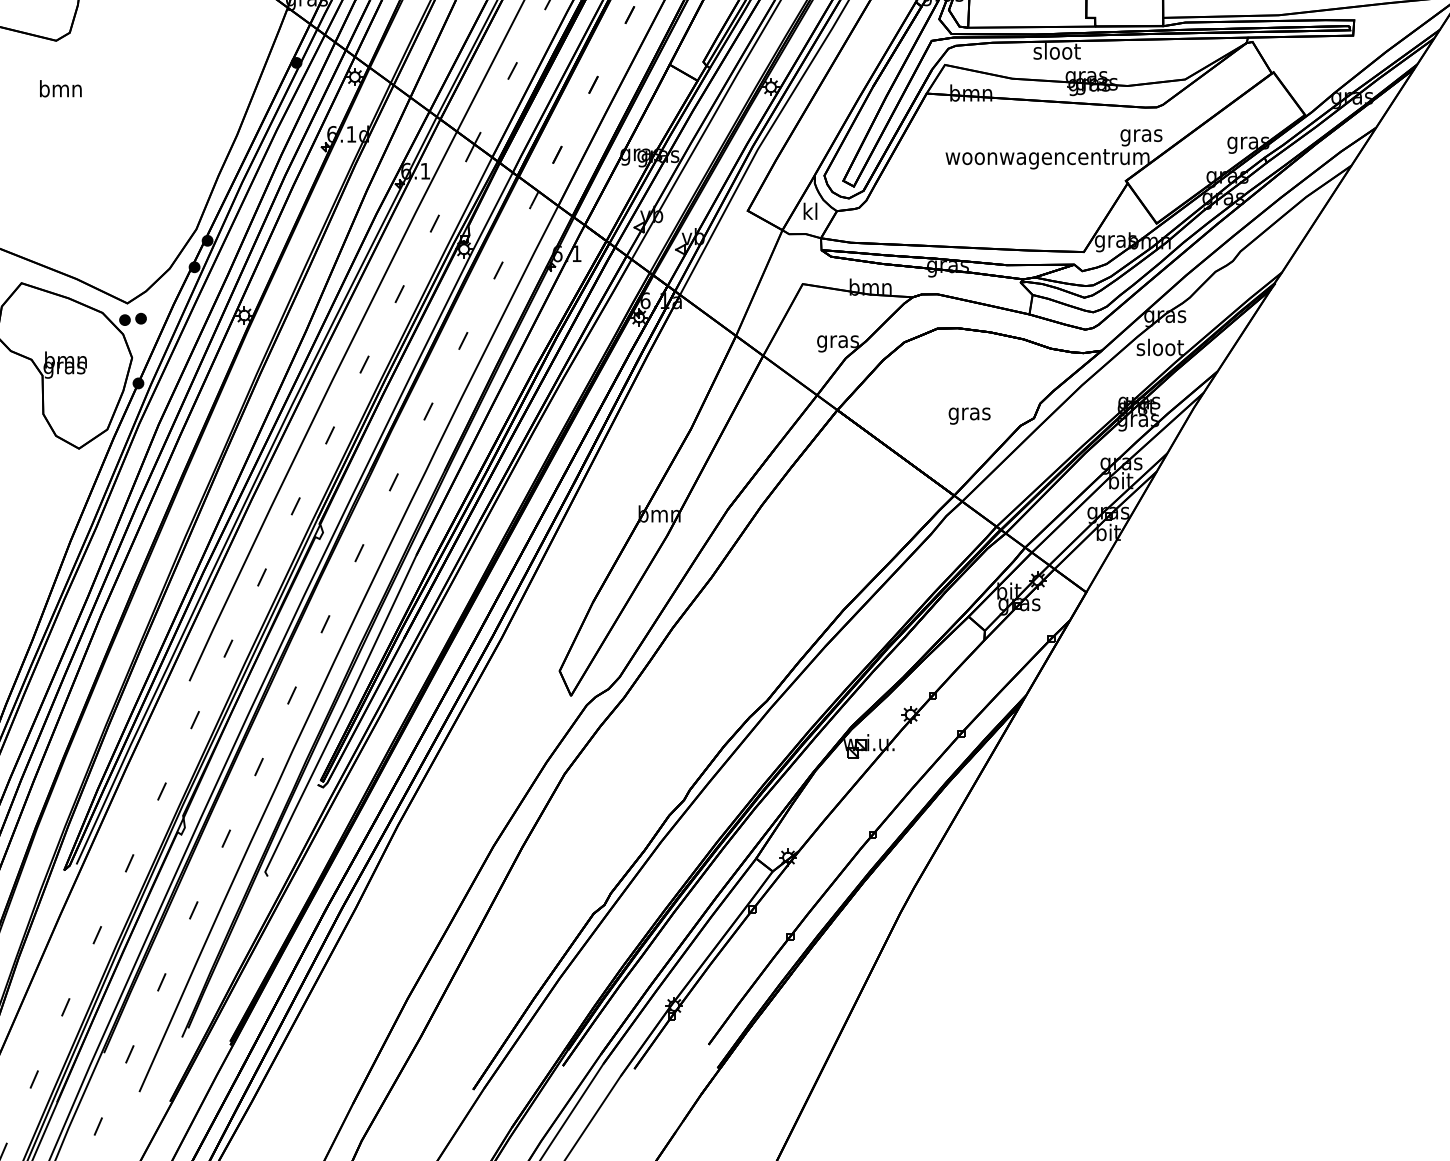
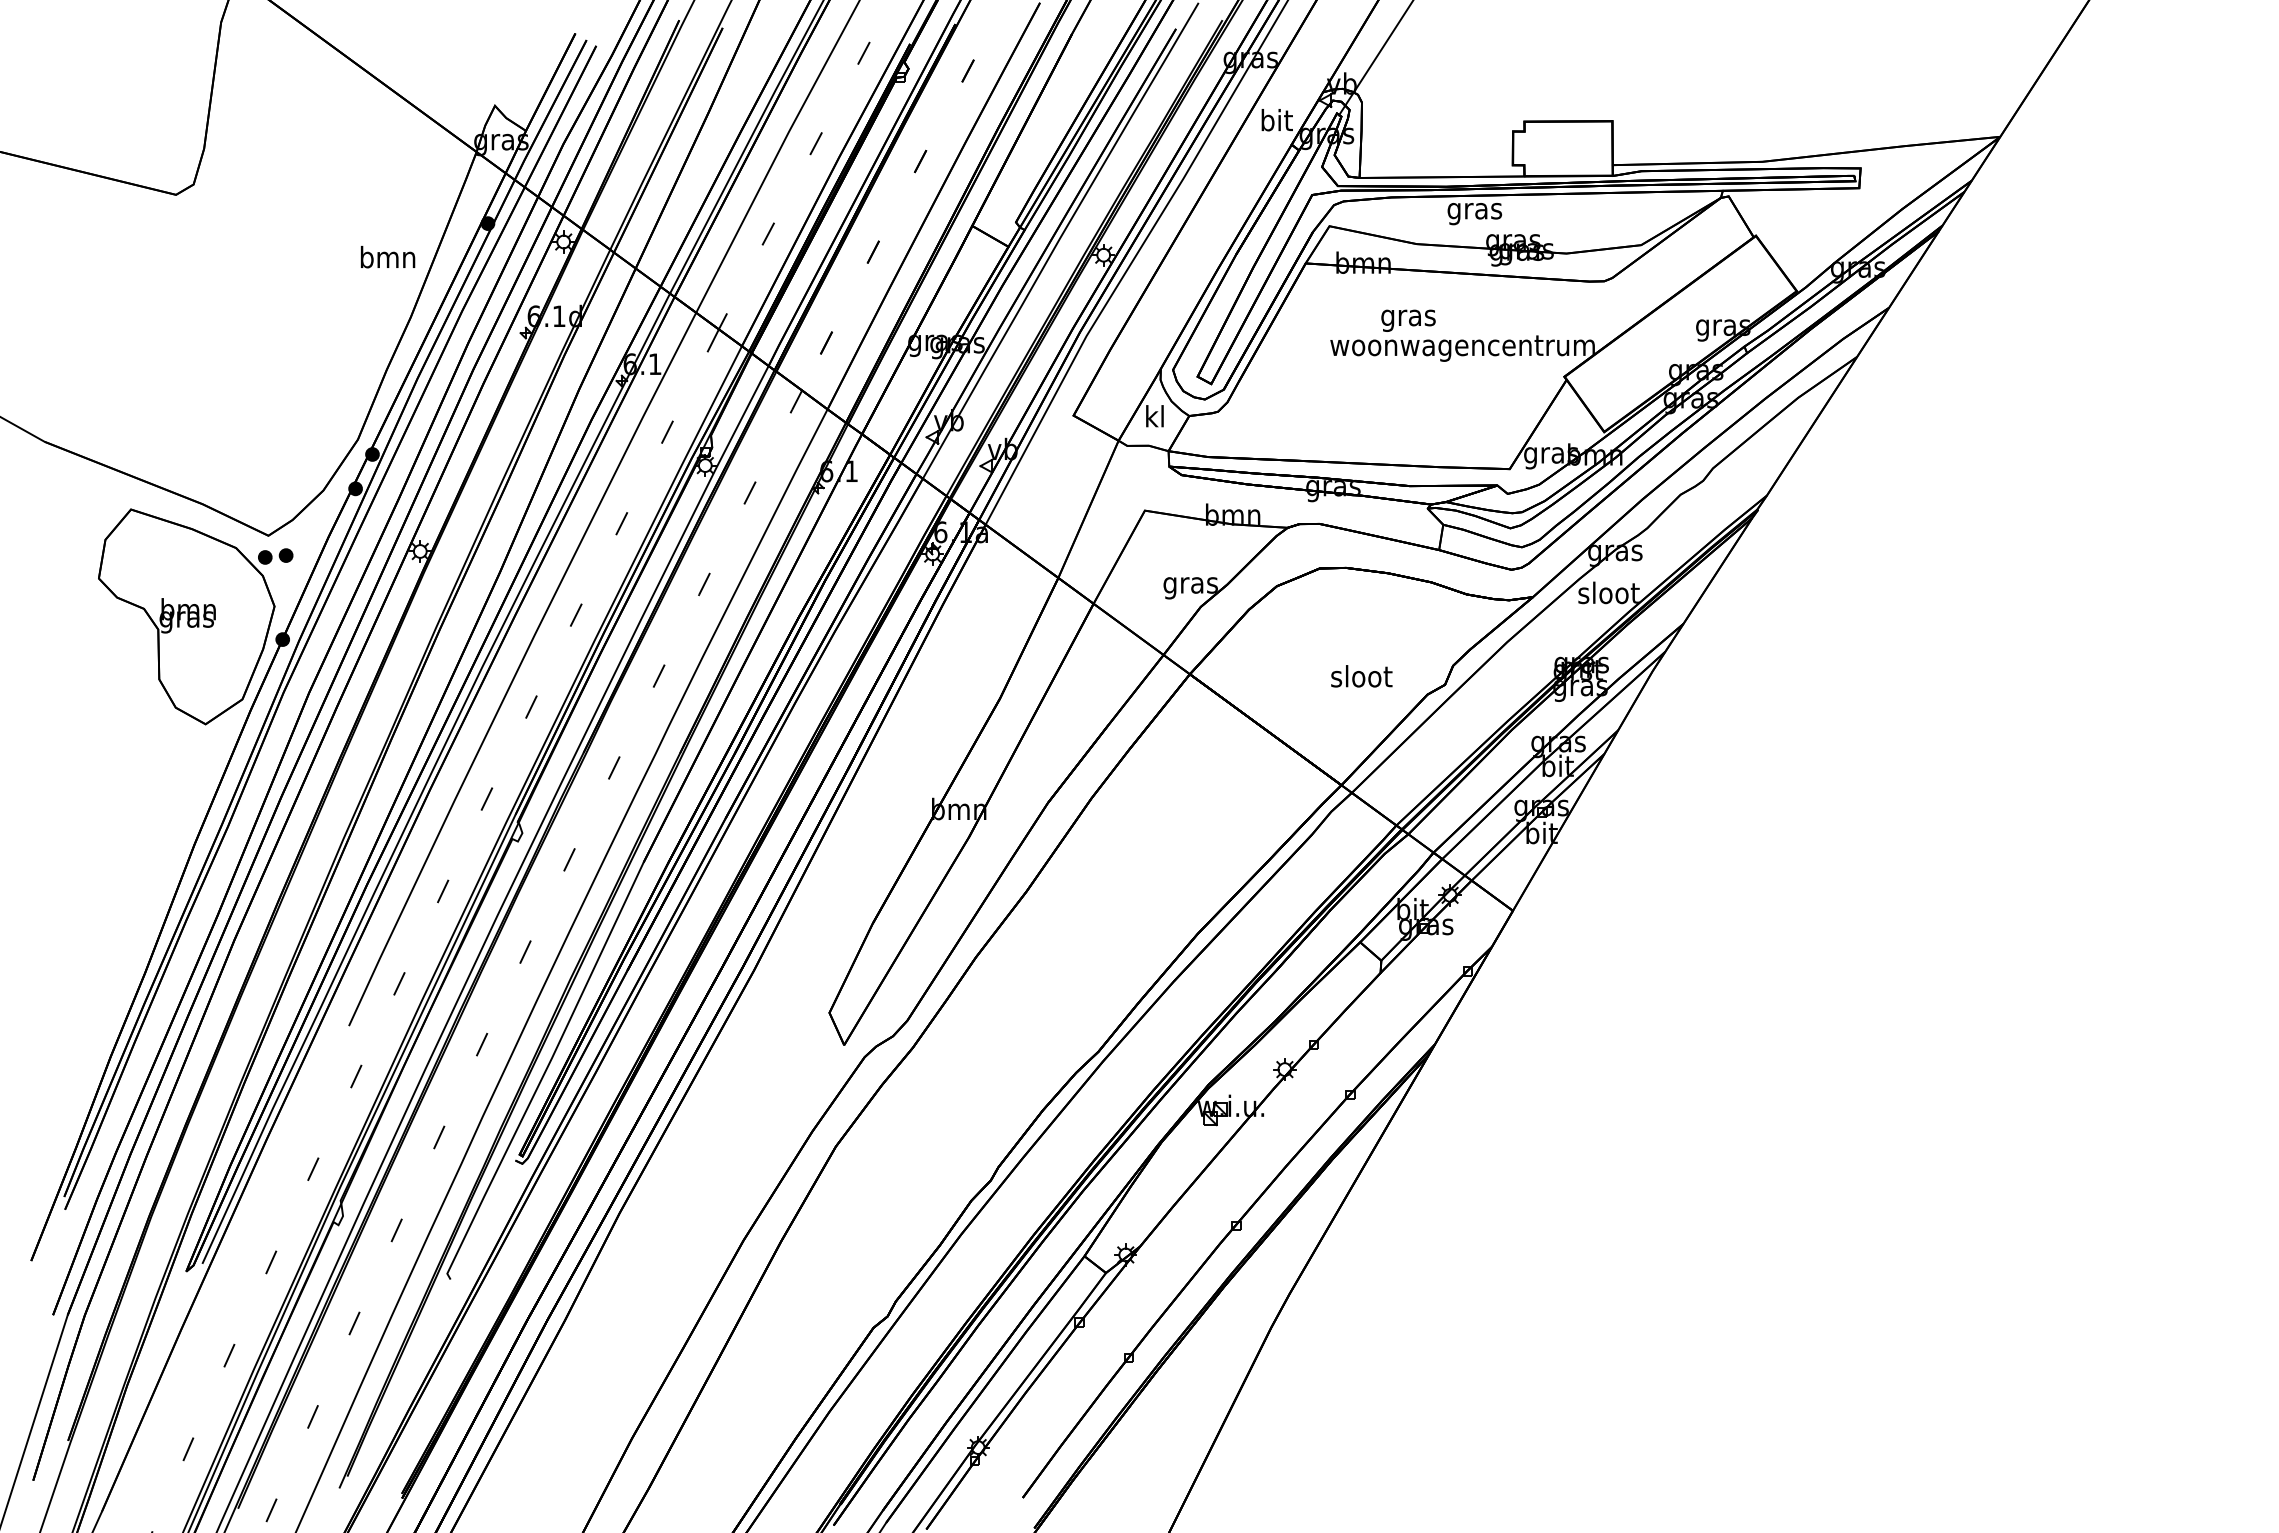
text: (1056, 53) -> (1474, 211), sloot -> gras
text: (60, 89) -> (387, 257), moved
text: (1141, 137) -> (1408, 320), moved
text: (969, 414) -> (1361, 679), gras -> sloot

